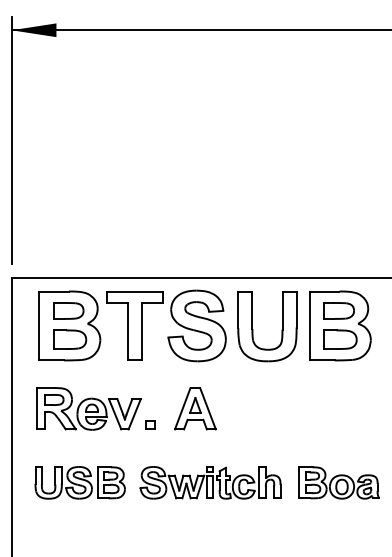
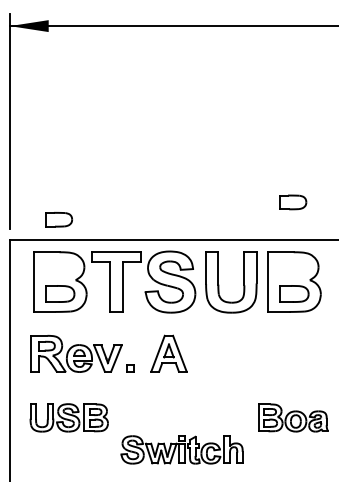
part: (68, 310) -> (59, 219), moved
part: (338, 310) -> (292, 202), moved
part: (210, 482) -> (182, 449), moved

